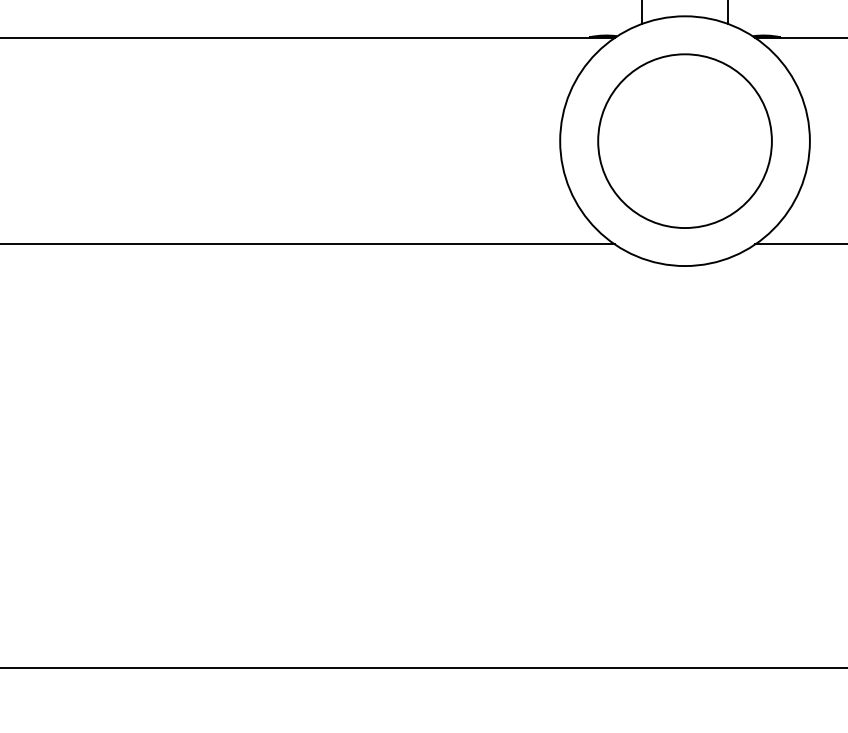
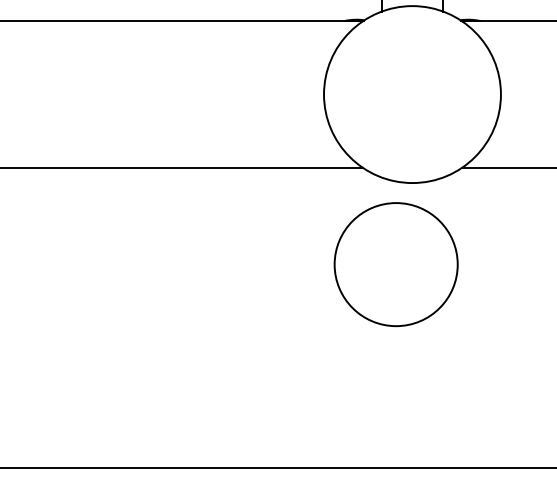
circle: (684, 140) -> (395, 264), moved

